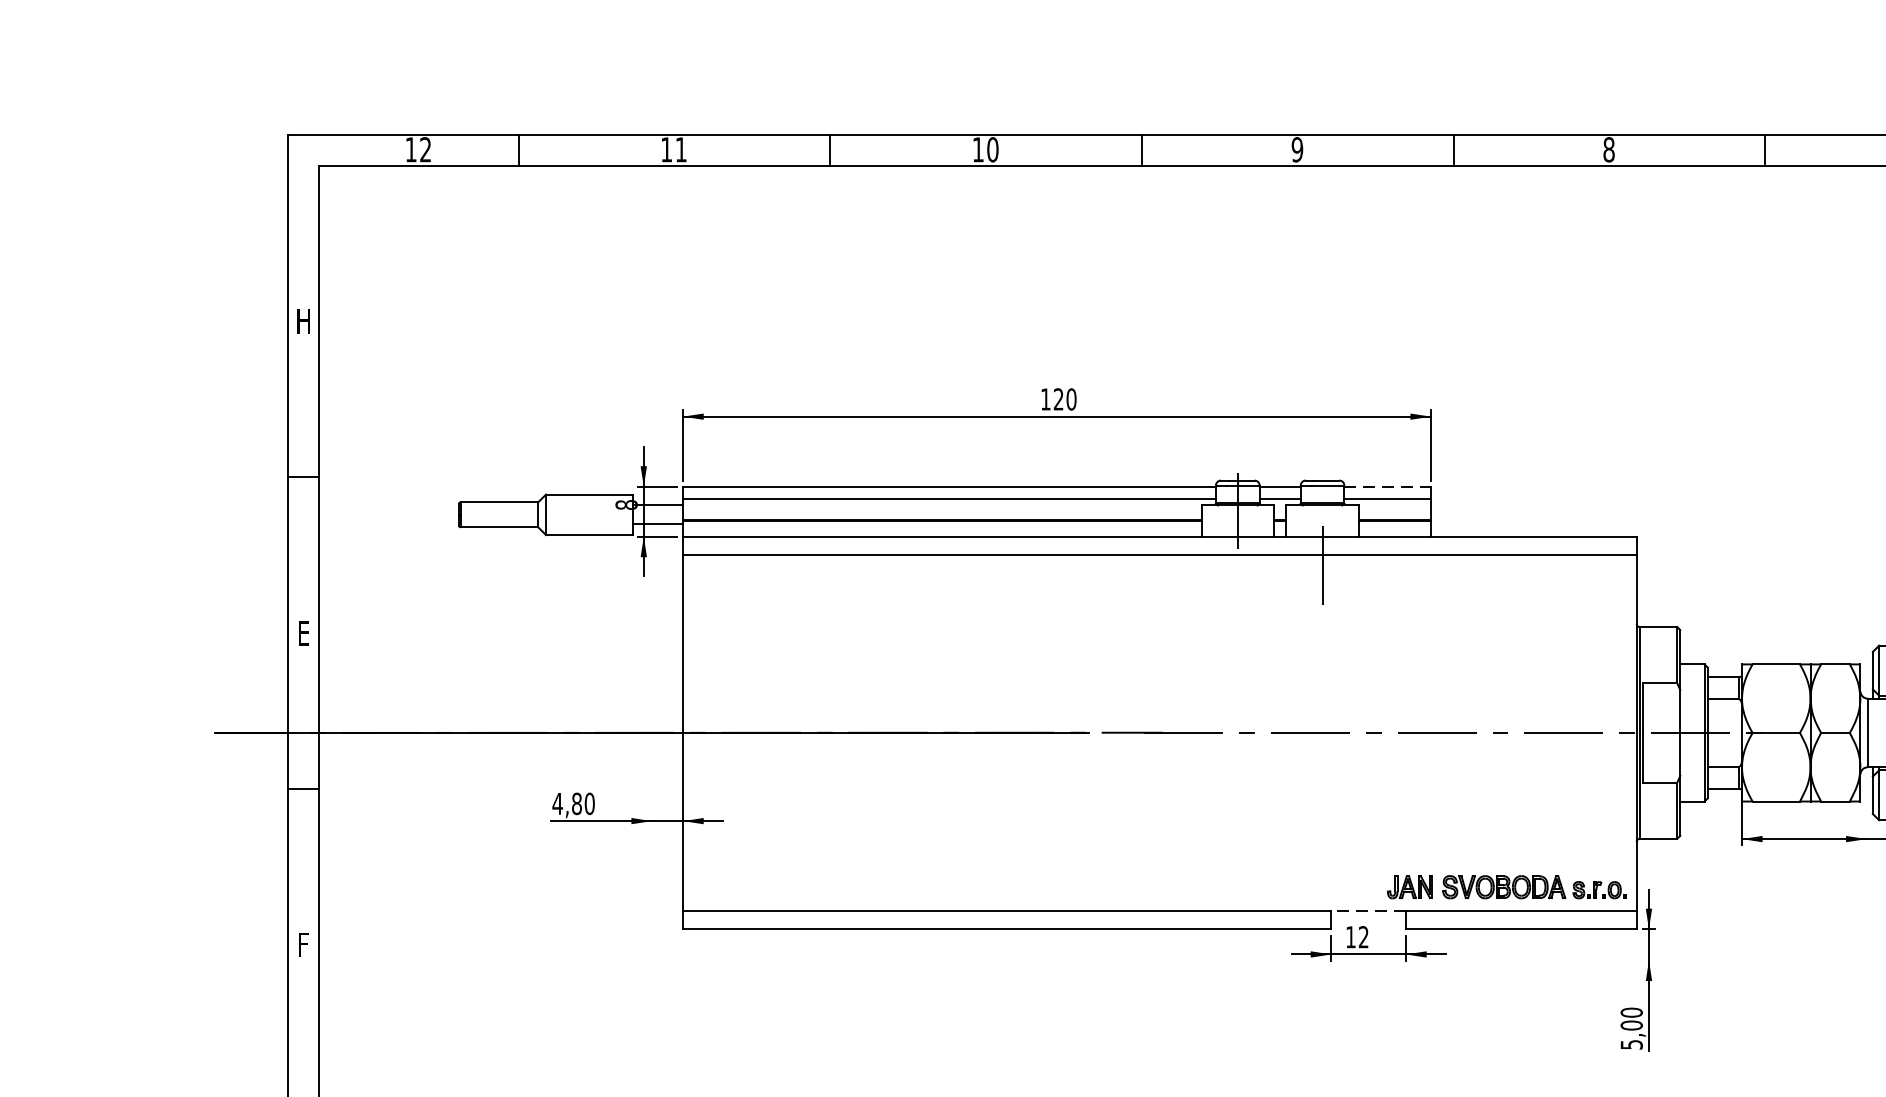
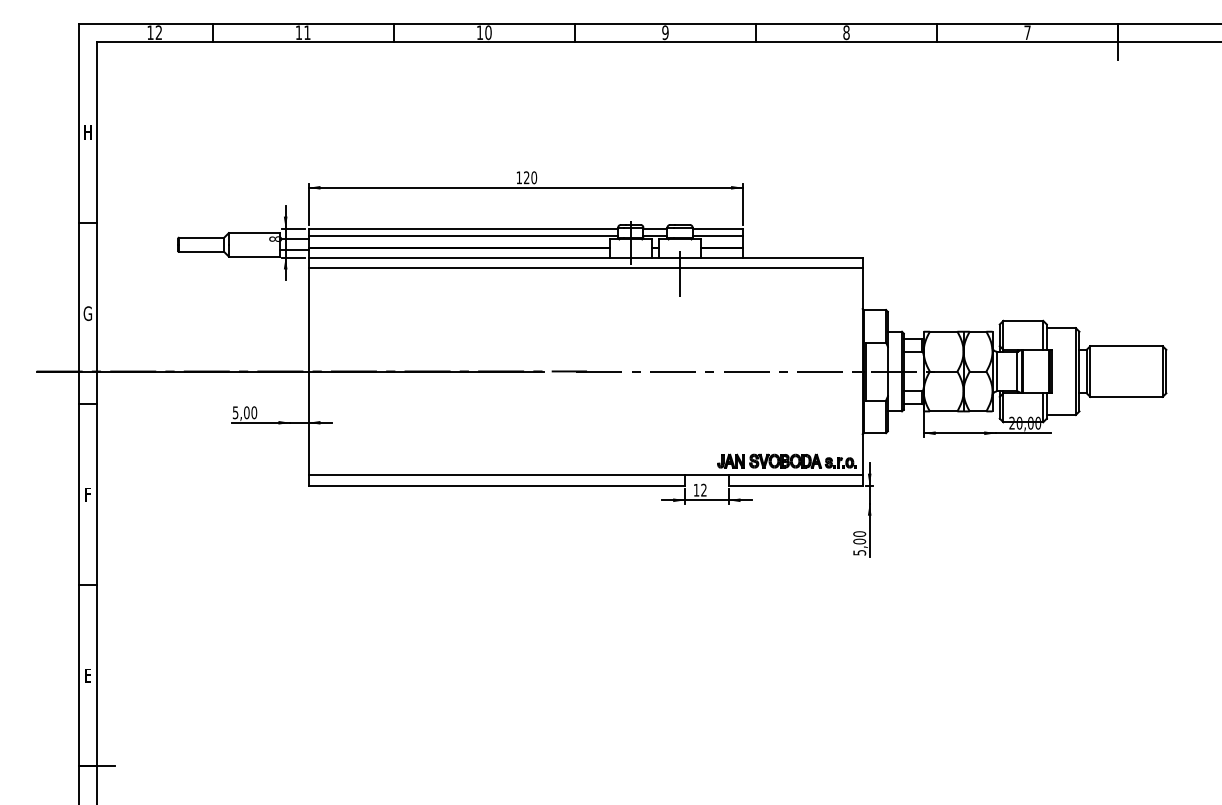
line: (1388, 486) -> (718, 228), dashed -> solid
text: (302, 633) -> (87, 313), E -> G
text: (566, 803) -> (240, 412), 4,80 -> 5,00
line: (1368, 910) -> (706, 474), dashed -> solid

